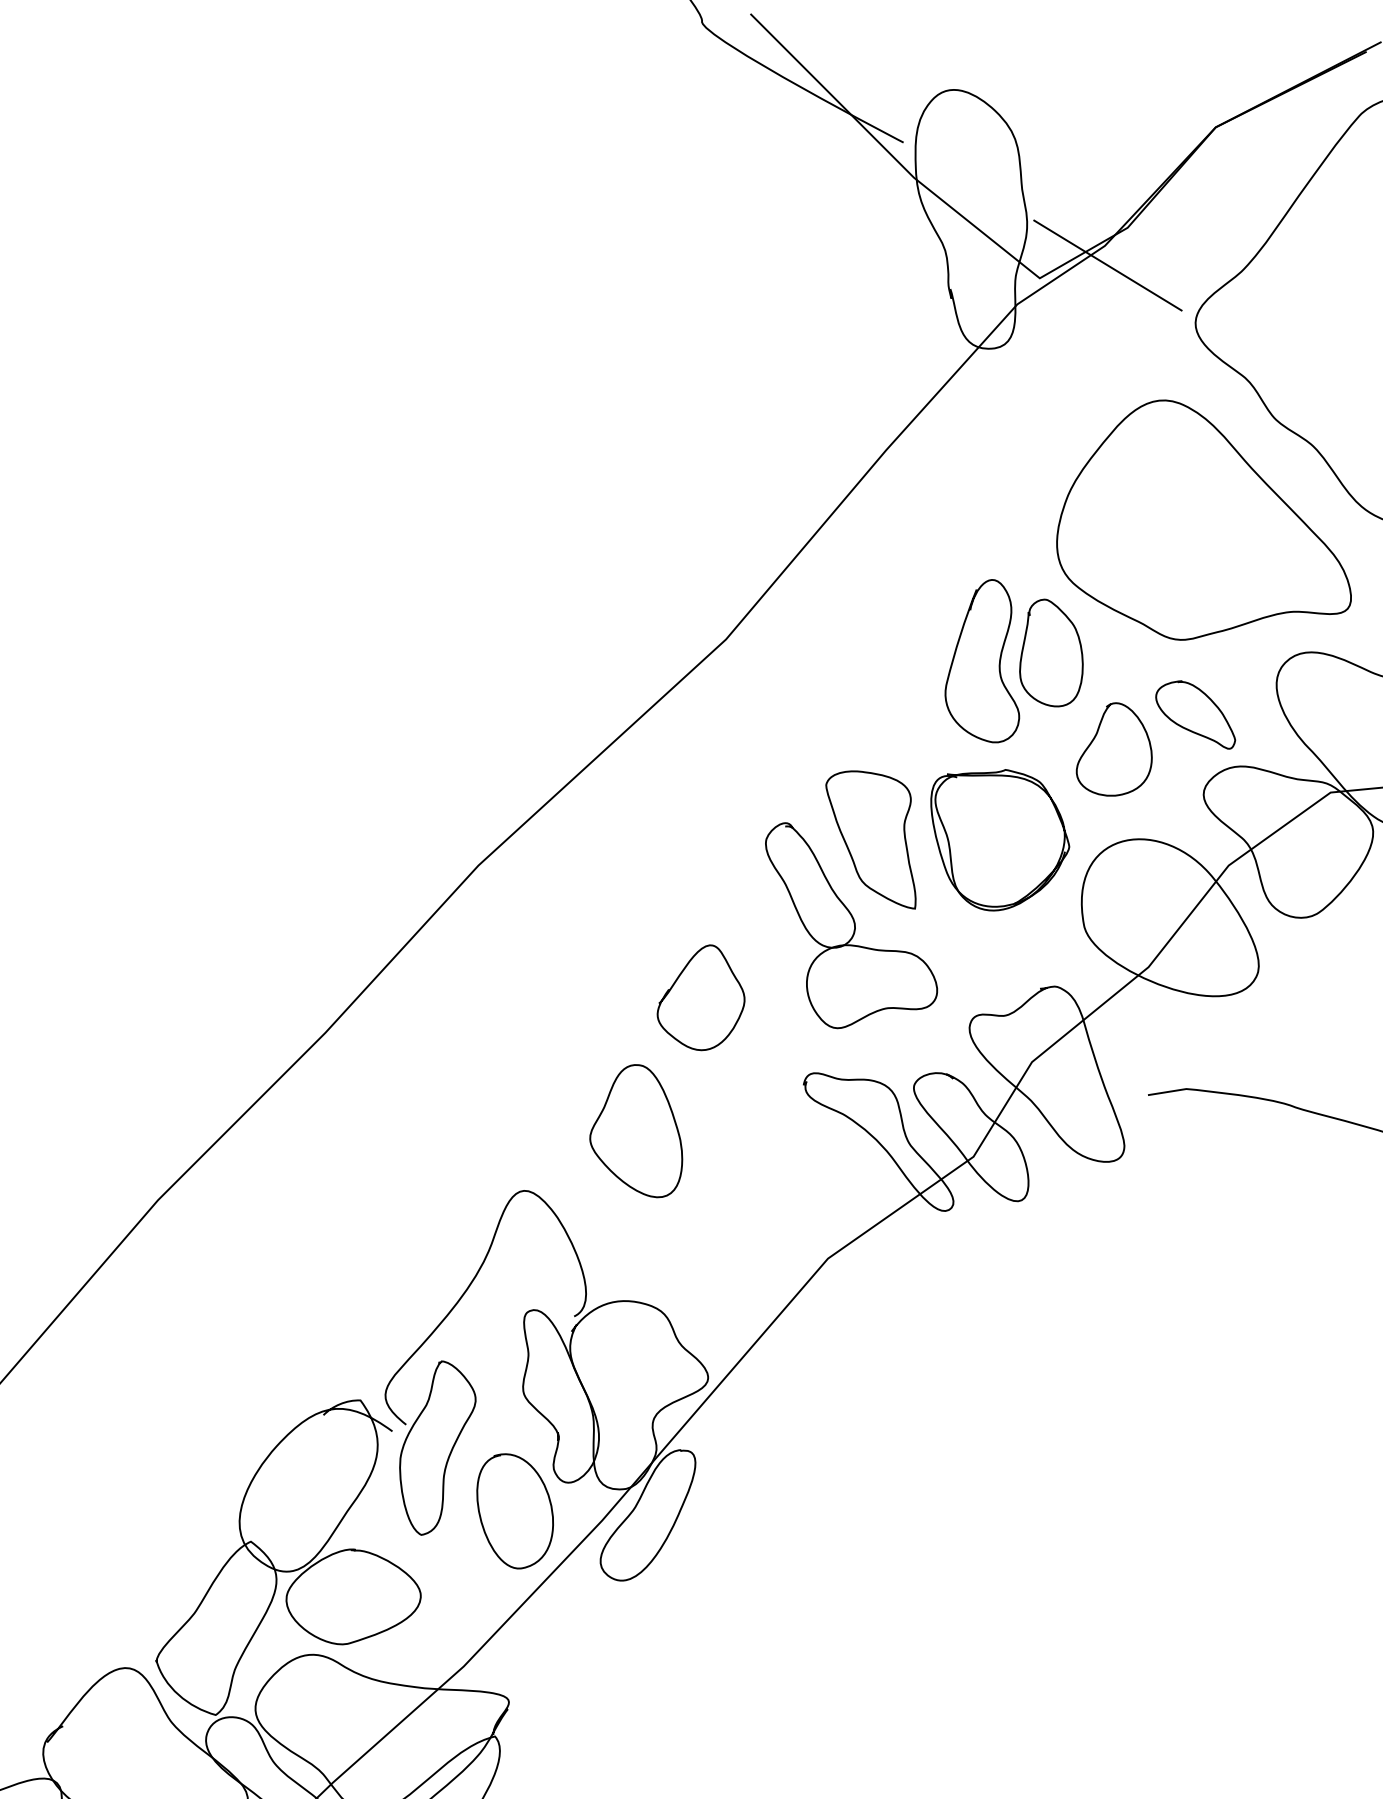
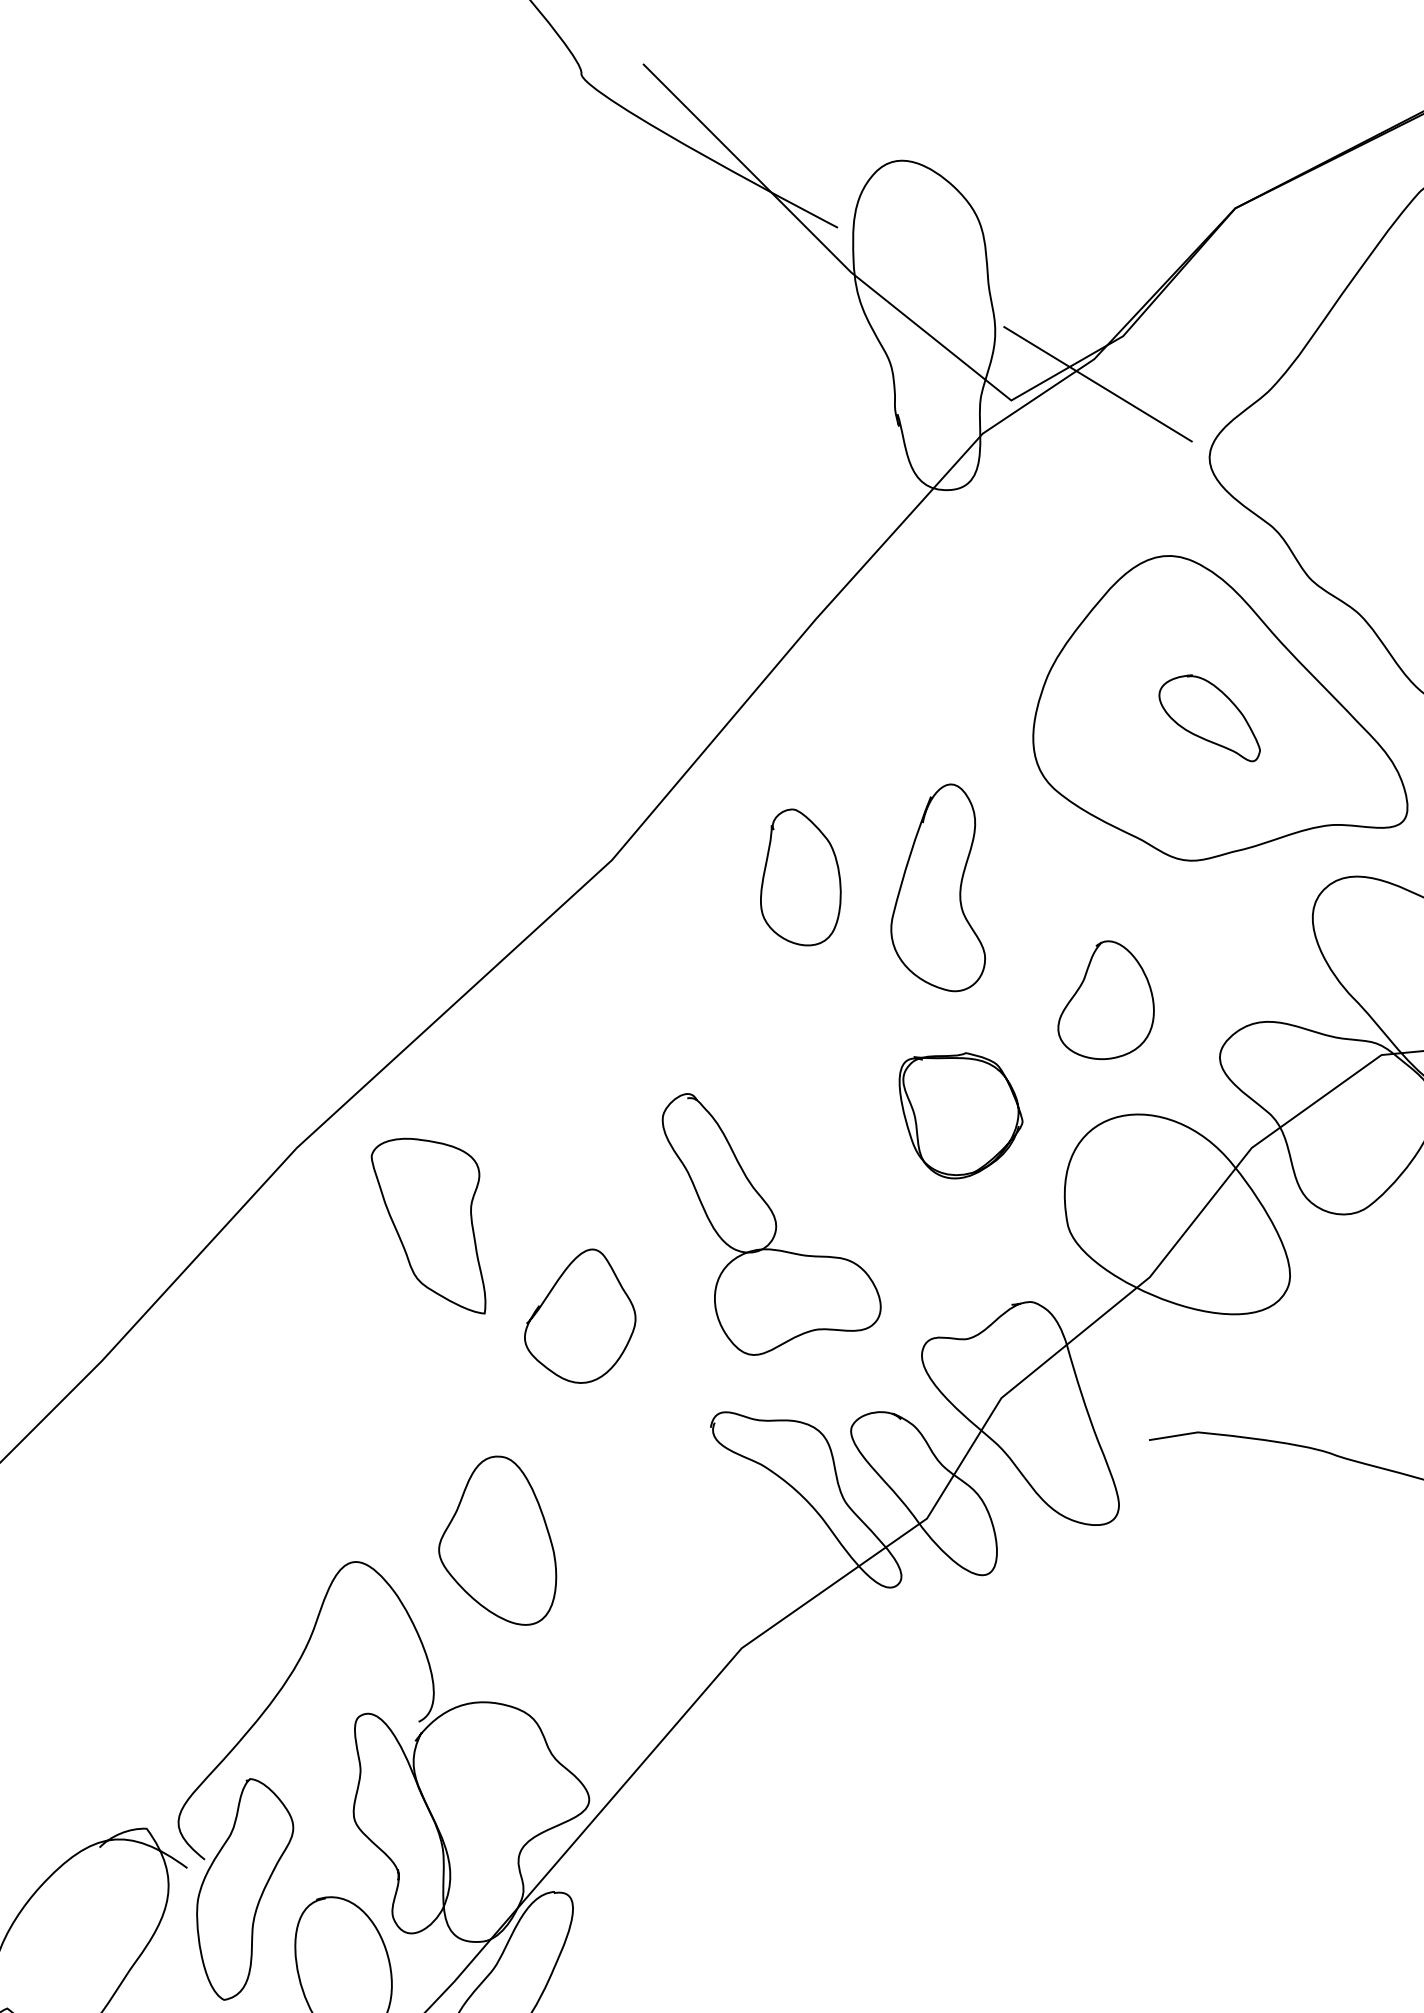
curve: (1024, 646) -> (766, 869), moved
curve: (1190, 729) -> (1203, 736), moved
part: (870, 839) -> (428, 1225), moved
part: (1000, 840) -> (961, 1116), size x0.7
part: (636, 1131) -> (498, 1541), moved

